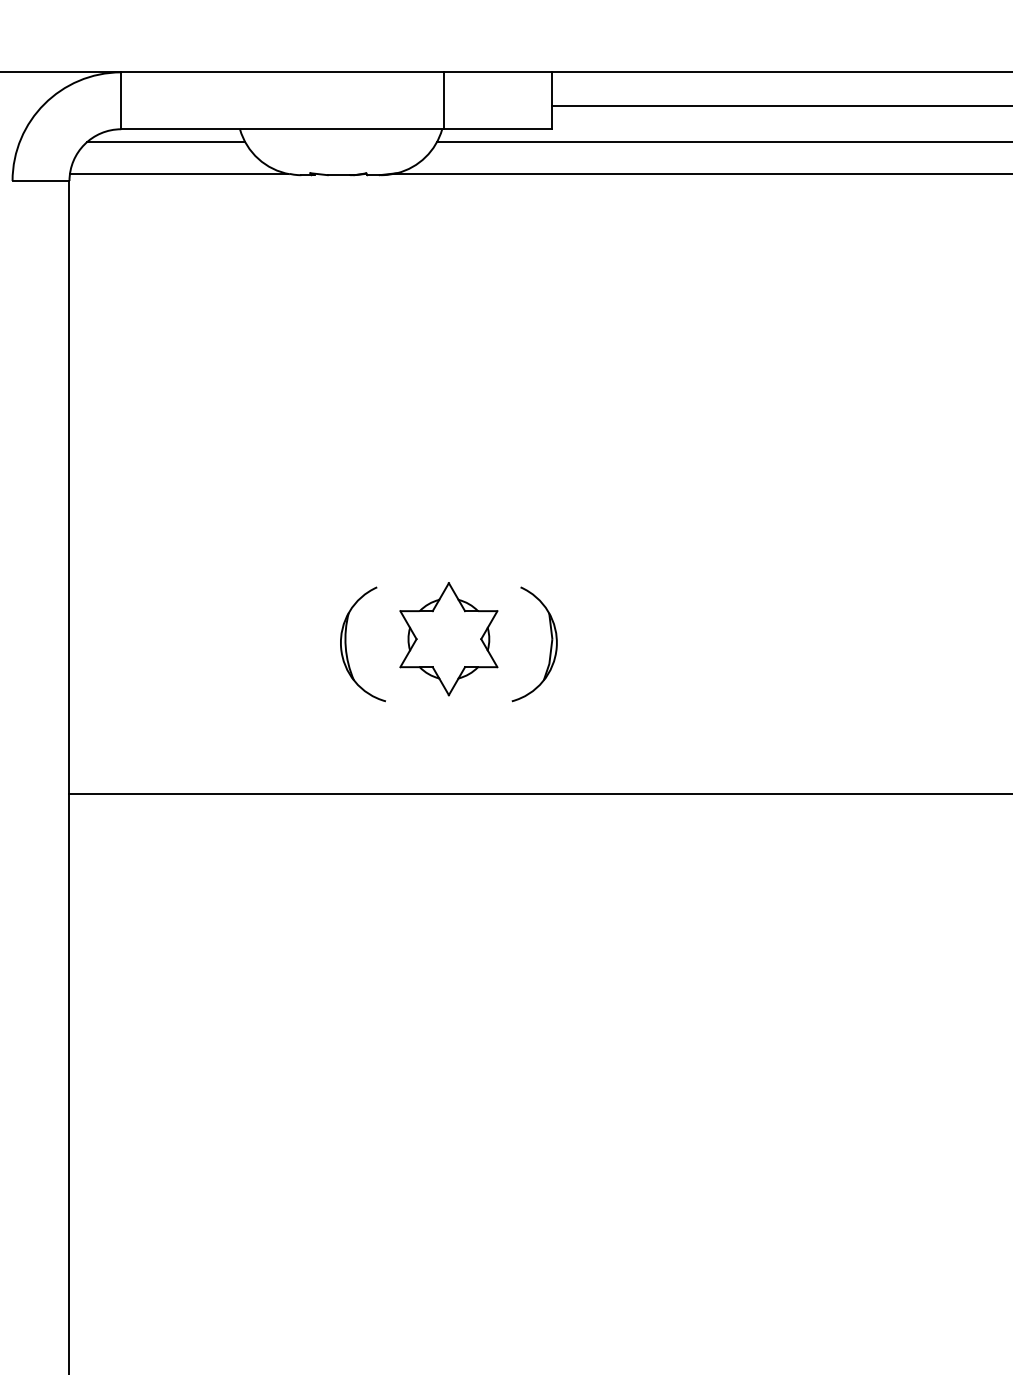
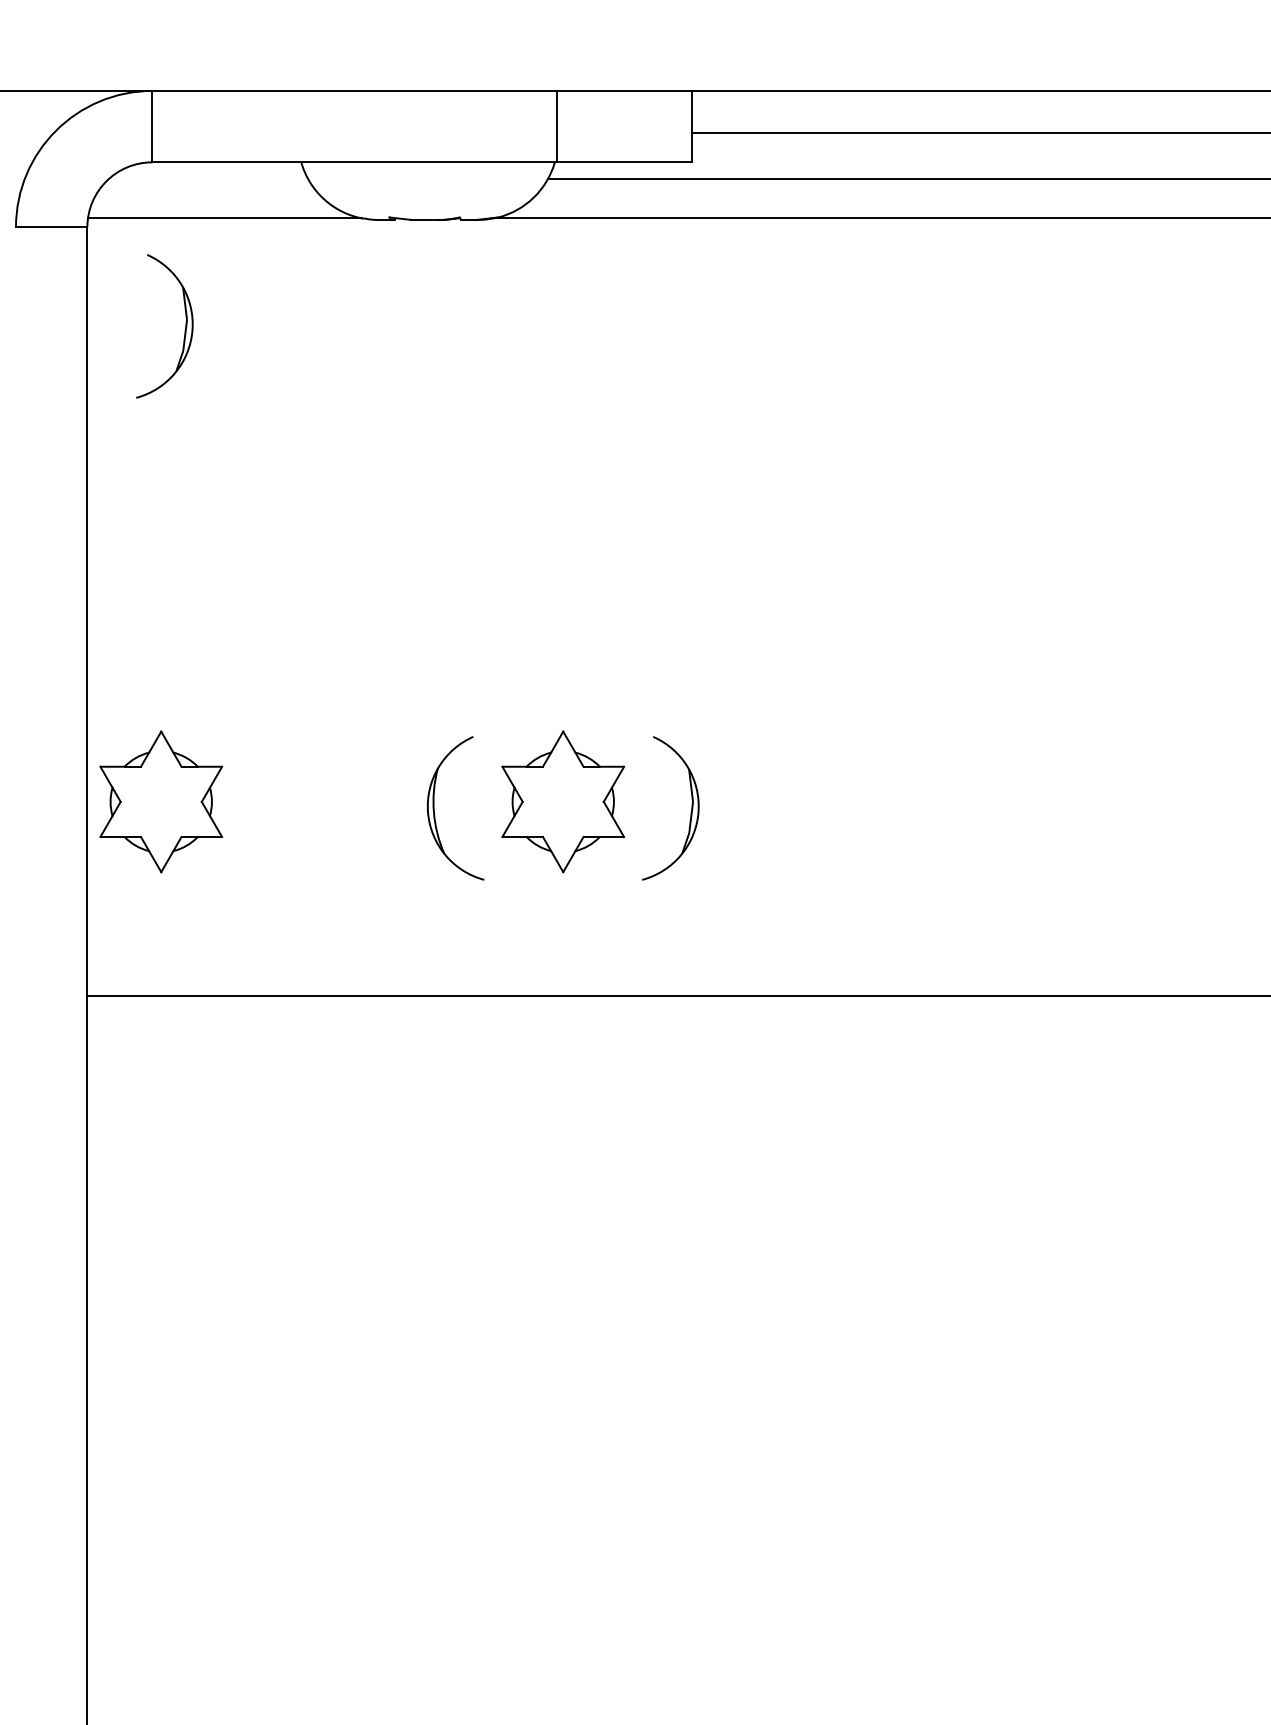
line: (166, 142) -> (208, 178), removed
part: (146, 263) -> (184, 330), added
part: (128, 638) -> (161, 801), added

